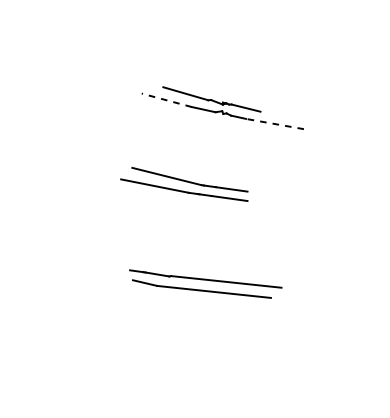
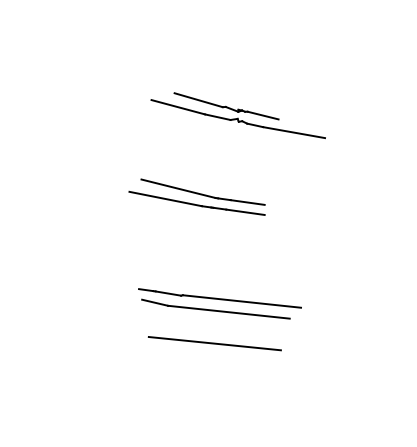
line: (166, 100) -> (178, 107), dashed -> solid
line: (274, 123) -> (293, 132), dashed -> solid
line: (200, 321) -> (214, 343), added

